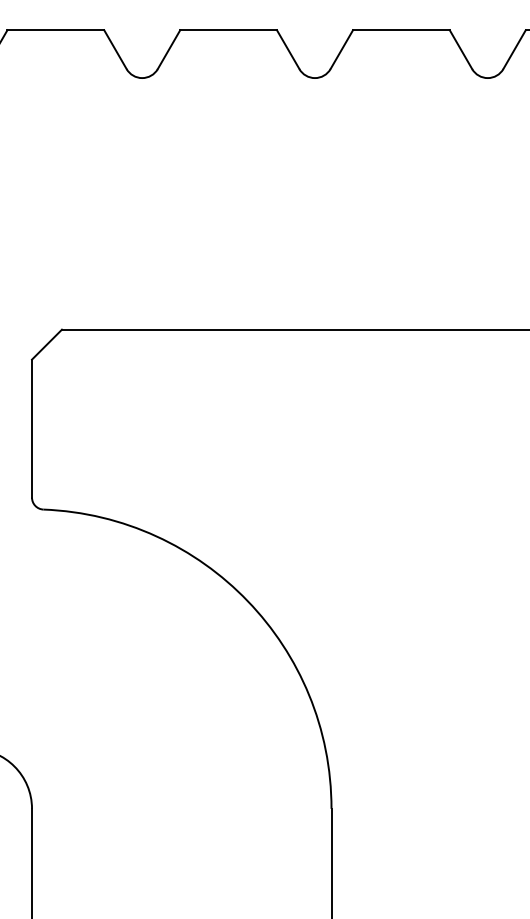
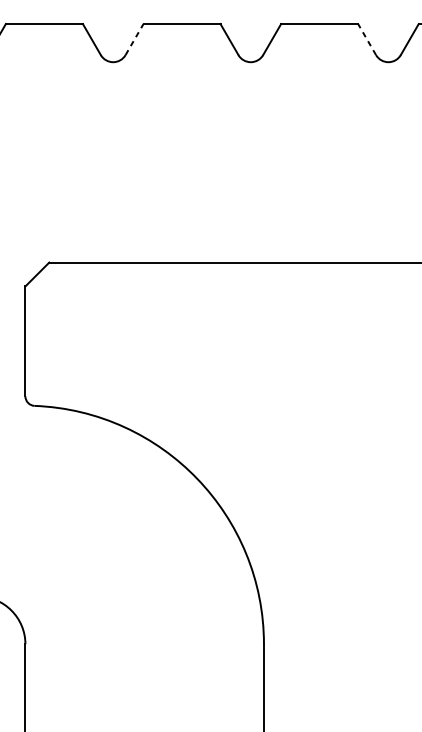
line: (169, 49) -> (134, 39), solid -> dashed
line: (460, 49) -> (366, 39), solid -> dashed

